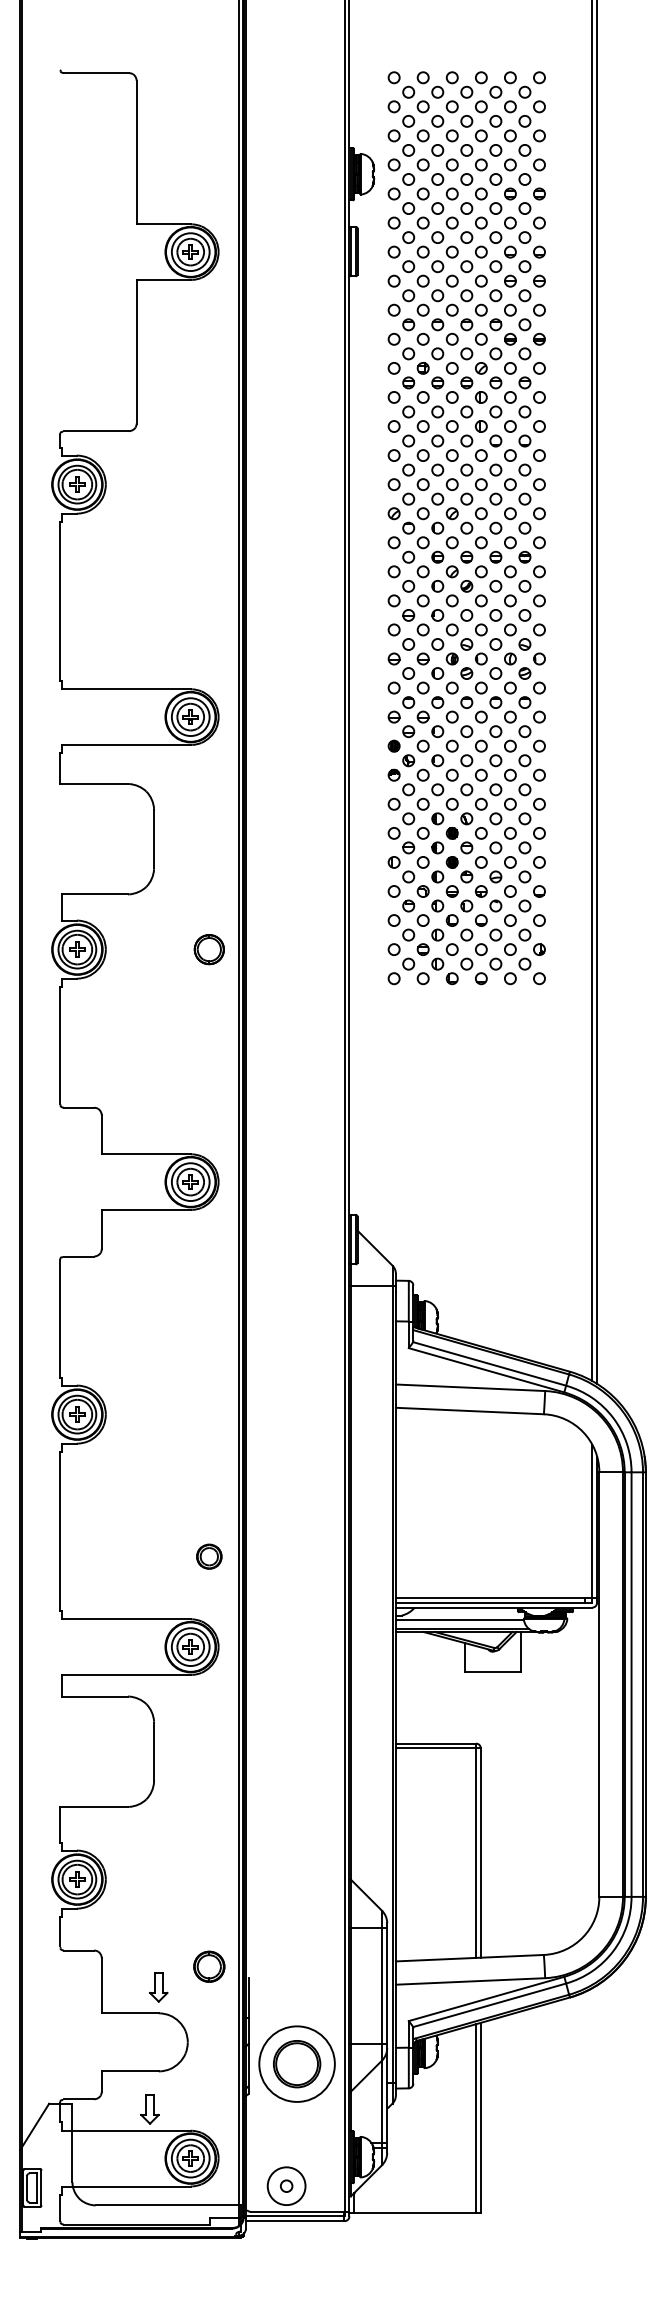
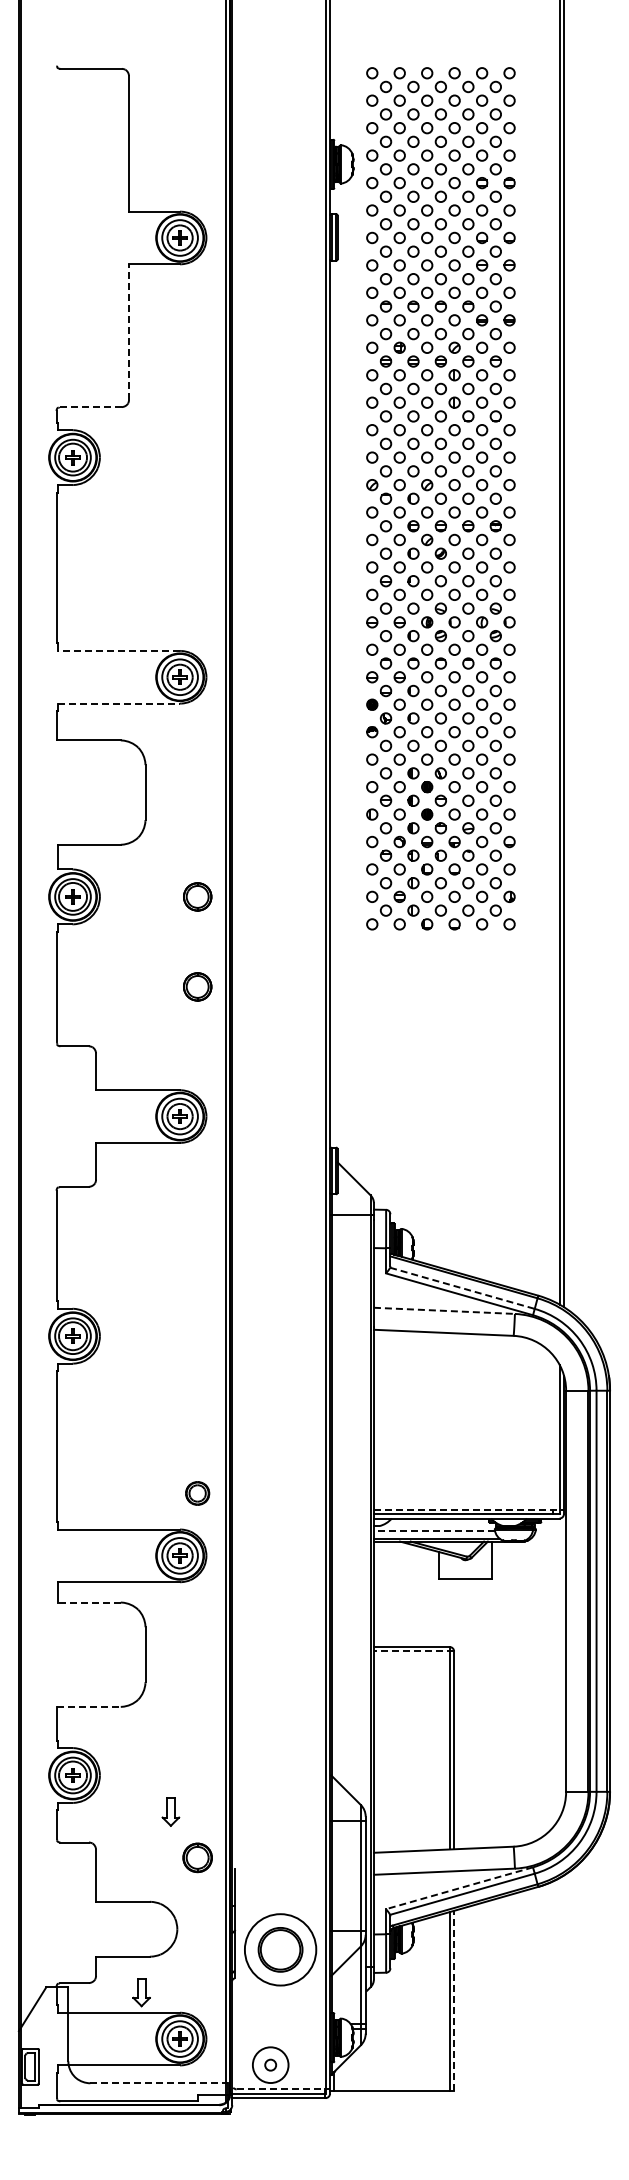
line: (137, 352) -> (129, 332), solid -> dashed
line: (96, 431) -> (91, 407), solid -> dashed
line: (126, 688) -> (119, 650), solid -> dashed
line: (126, 744) -> (119, 703), solid -> dashed
part: (209, 1044) -> (197, 986), added
line: (489, 1364) -> (462, 1288), solid -> dashed
line: (470, 1387) -> (444, 1310), solid -> dashed
part: (209, 1556) -> (197, 1493), moved
line: (496, 1598) -> (468, 1509), solid -> dashed
line: (460, 1620) -> (434, 1530), solid -> dashed
line: (94, 1696) -> (89, 1602), solid -> dashed
line: (437, 1748) -> (413, 1651), solid -> dashed
line: (94, 1806) -> (89, 1706), solid -> dashed
part: (158, 1986) -> (170, 1811), moved
line: (486, 1999) -> (459, 1888), solid -> dashed
line: (481, 2117) -> (454, 2000), solid -> dashed
line: (167, 2205) -> (158, 2083), solid -> dashed
line: (300, 2211) -> (283, 2089), solid -> dashed

